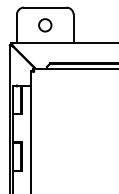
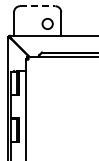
line: (45, 7) -> (37, 6), solid -> dashed
circle: (45, 24) -> (47, 23), moved

